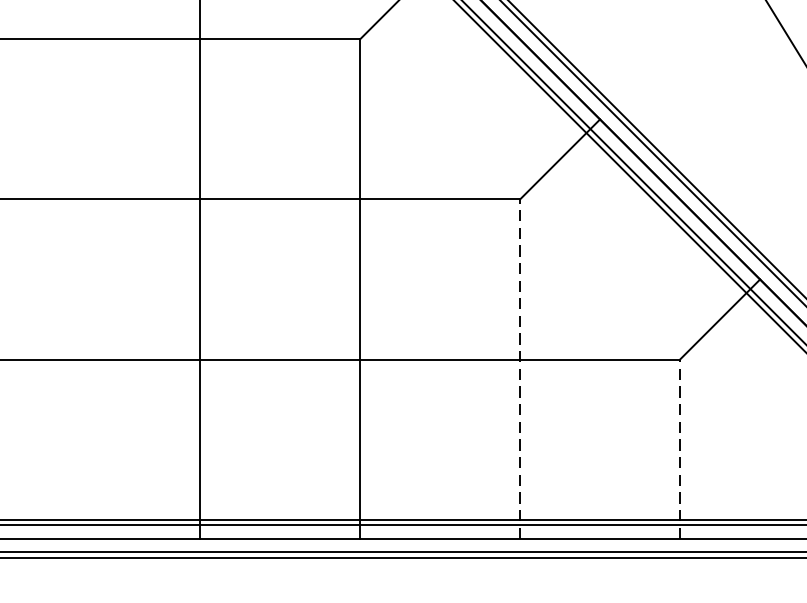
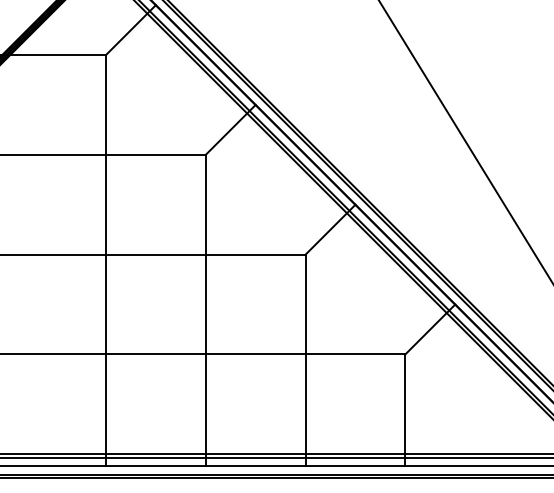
line: (519, 369) -> (305, 360), dashed -> solid
line: (680, 449) -> (405, 410), dashed -> solid

